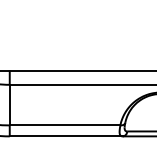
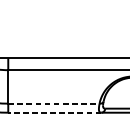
line: (65, 125) -> (54, 103), solid -> dashed
line: (65, 136) -> (54, 112), solid -> dashed

